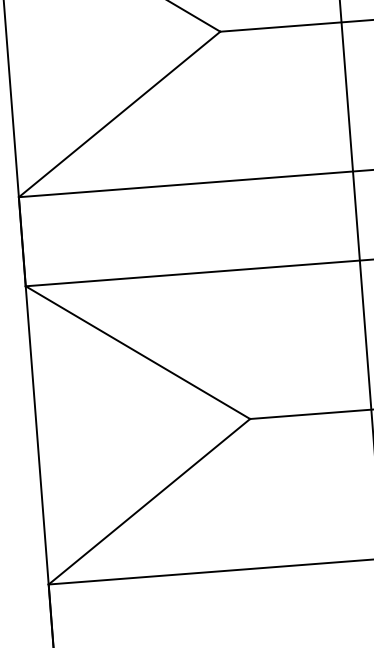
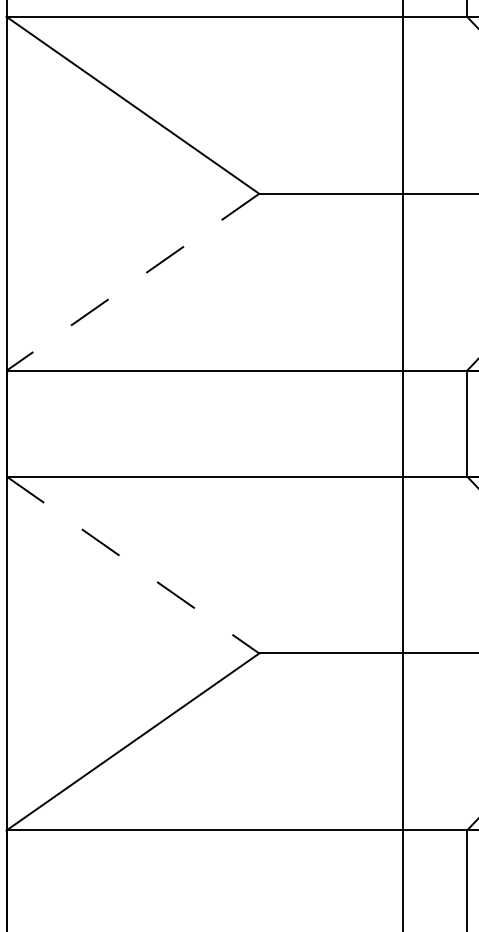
line: (119, 114) -> (132, 282), solid -> dashed
line: (138, 353) -> (133, 565), solid -> dashed

